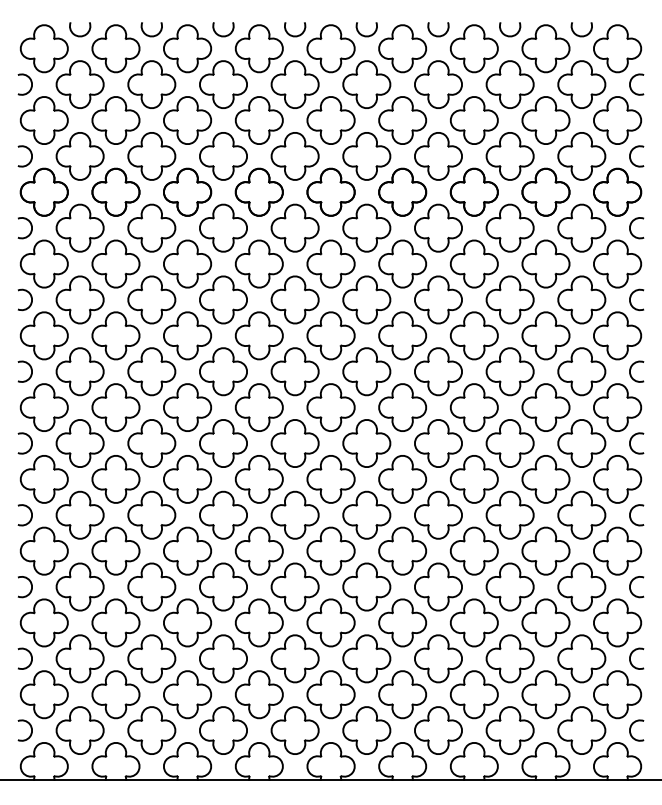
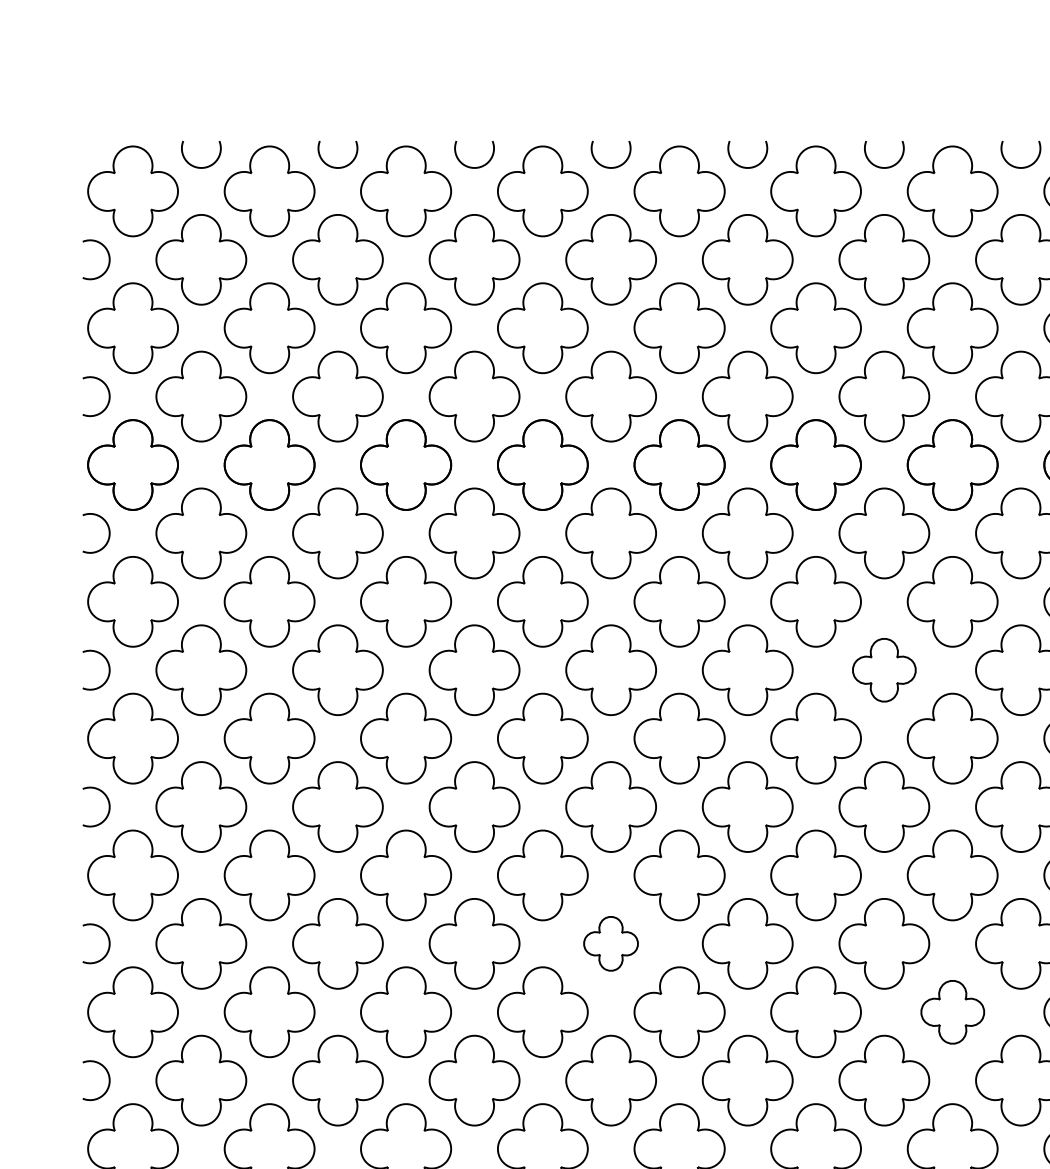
part: (438, 299) -> (884, 669), size x0.7
part: (294, 443) -> (609, 943), size x0.6
part: (474, 479) -> (952, 1012), size x0.7

